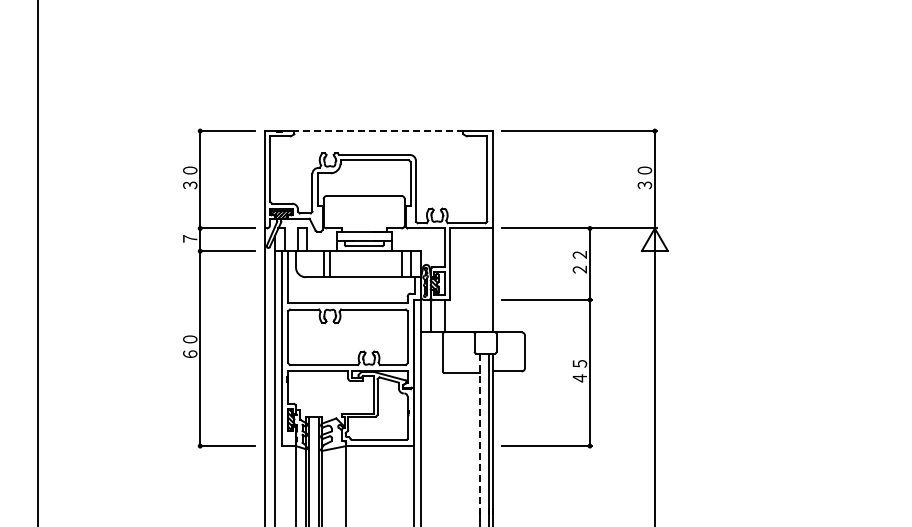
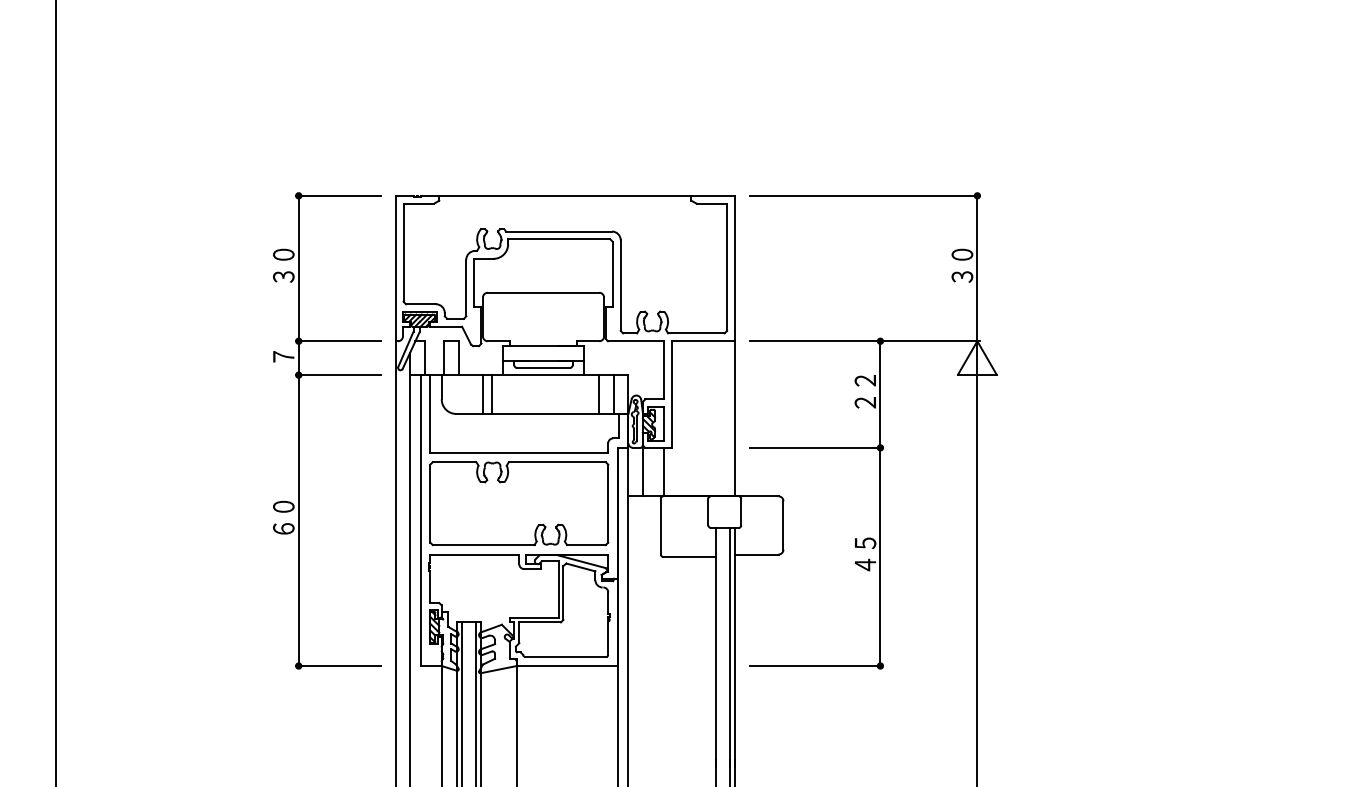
line: (378, 131) -> (564, 196), dashed -> solid
line: (479, 433) -> (715, 647), dashed -> solid

